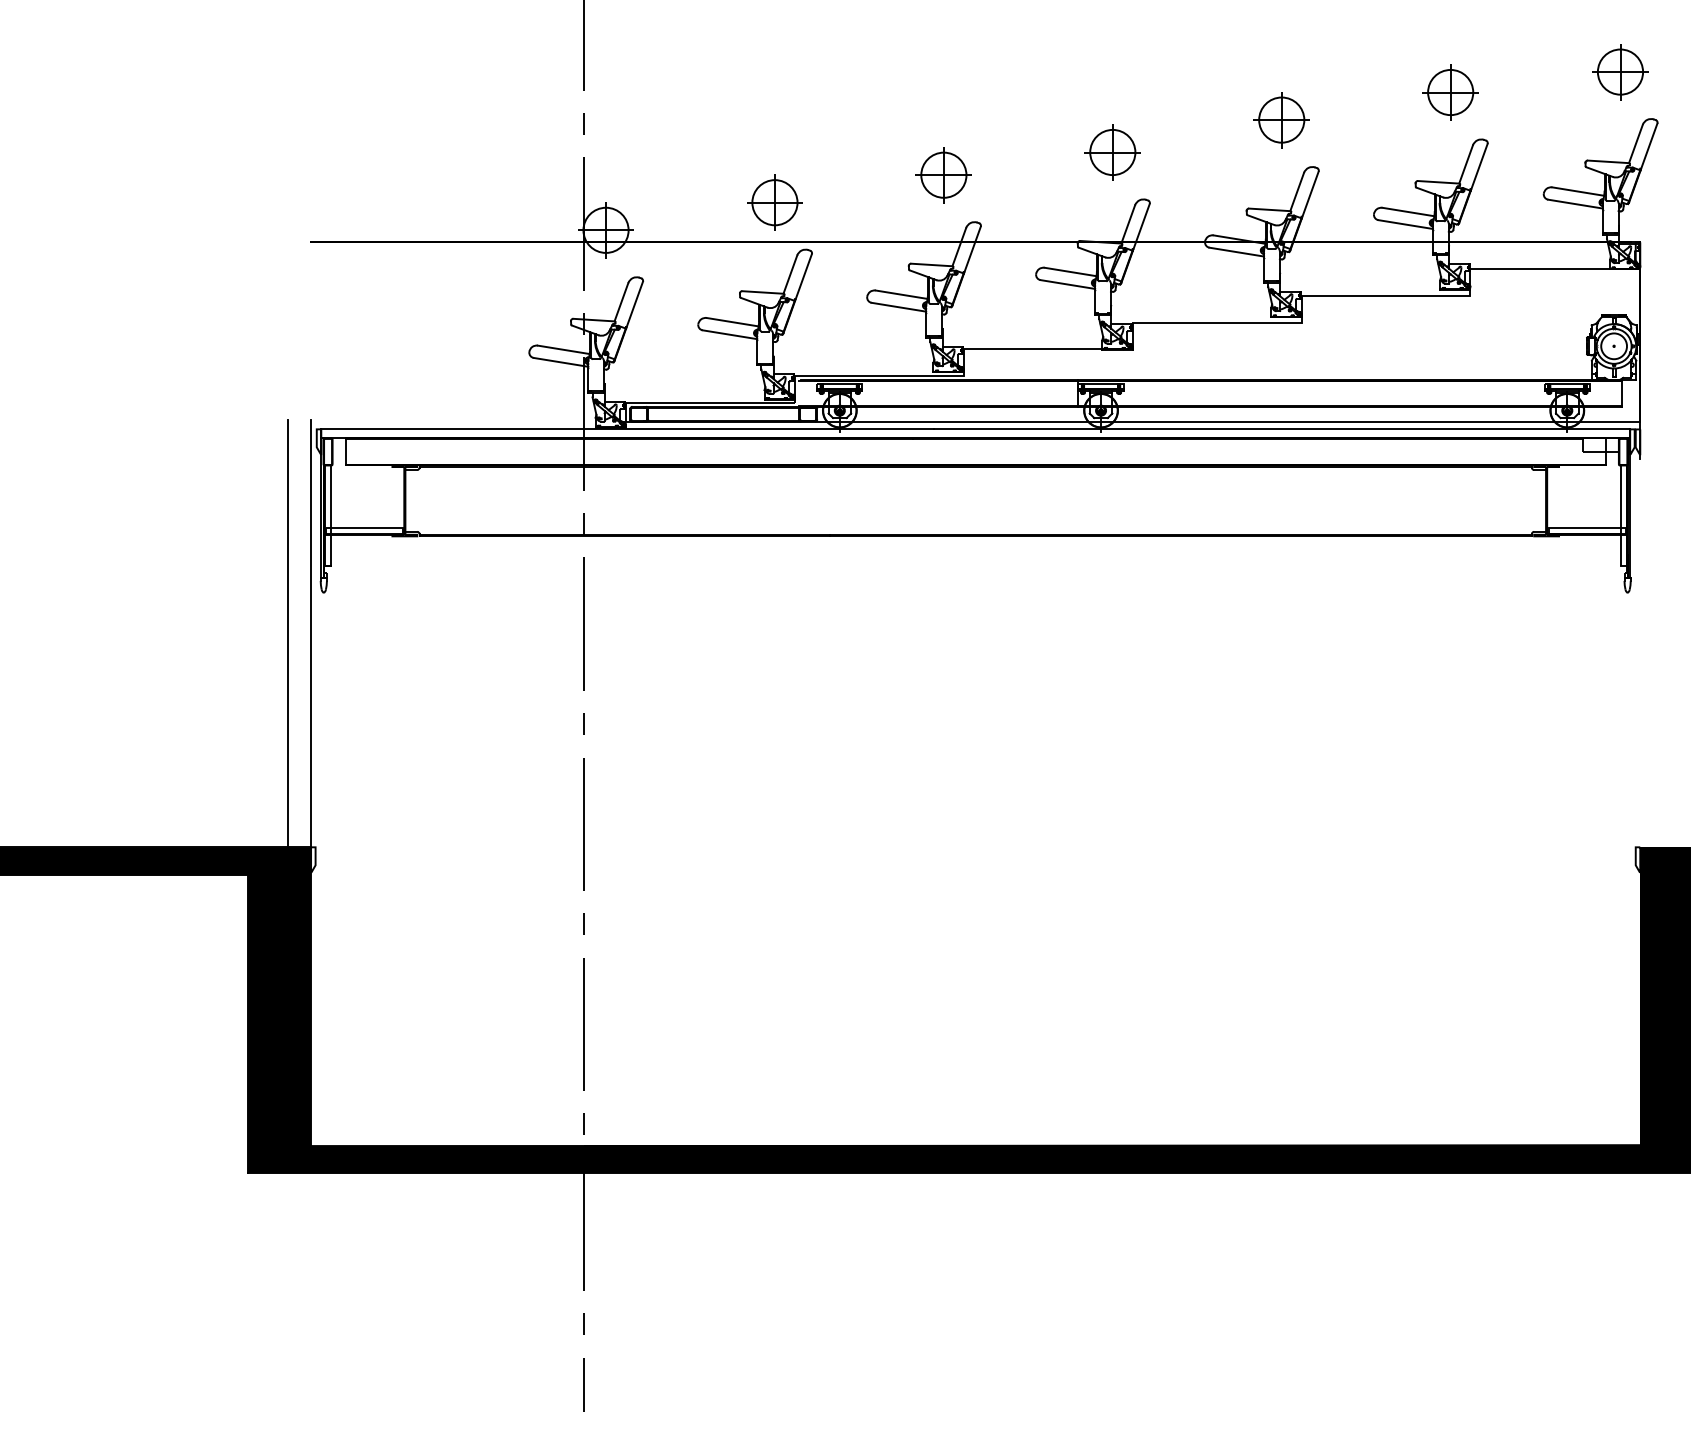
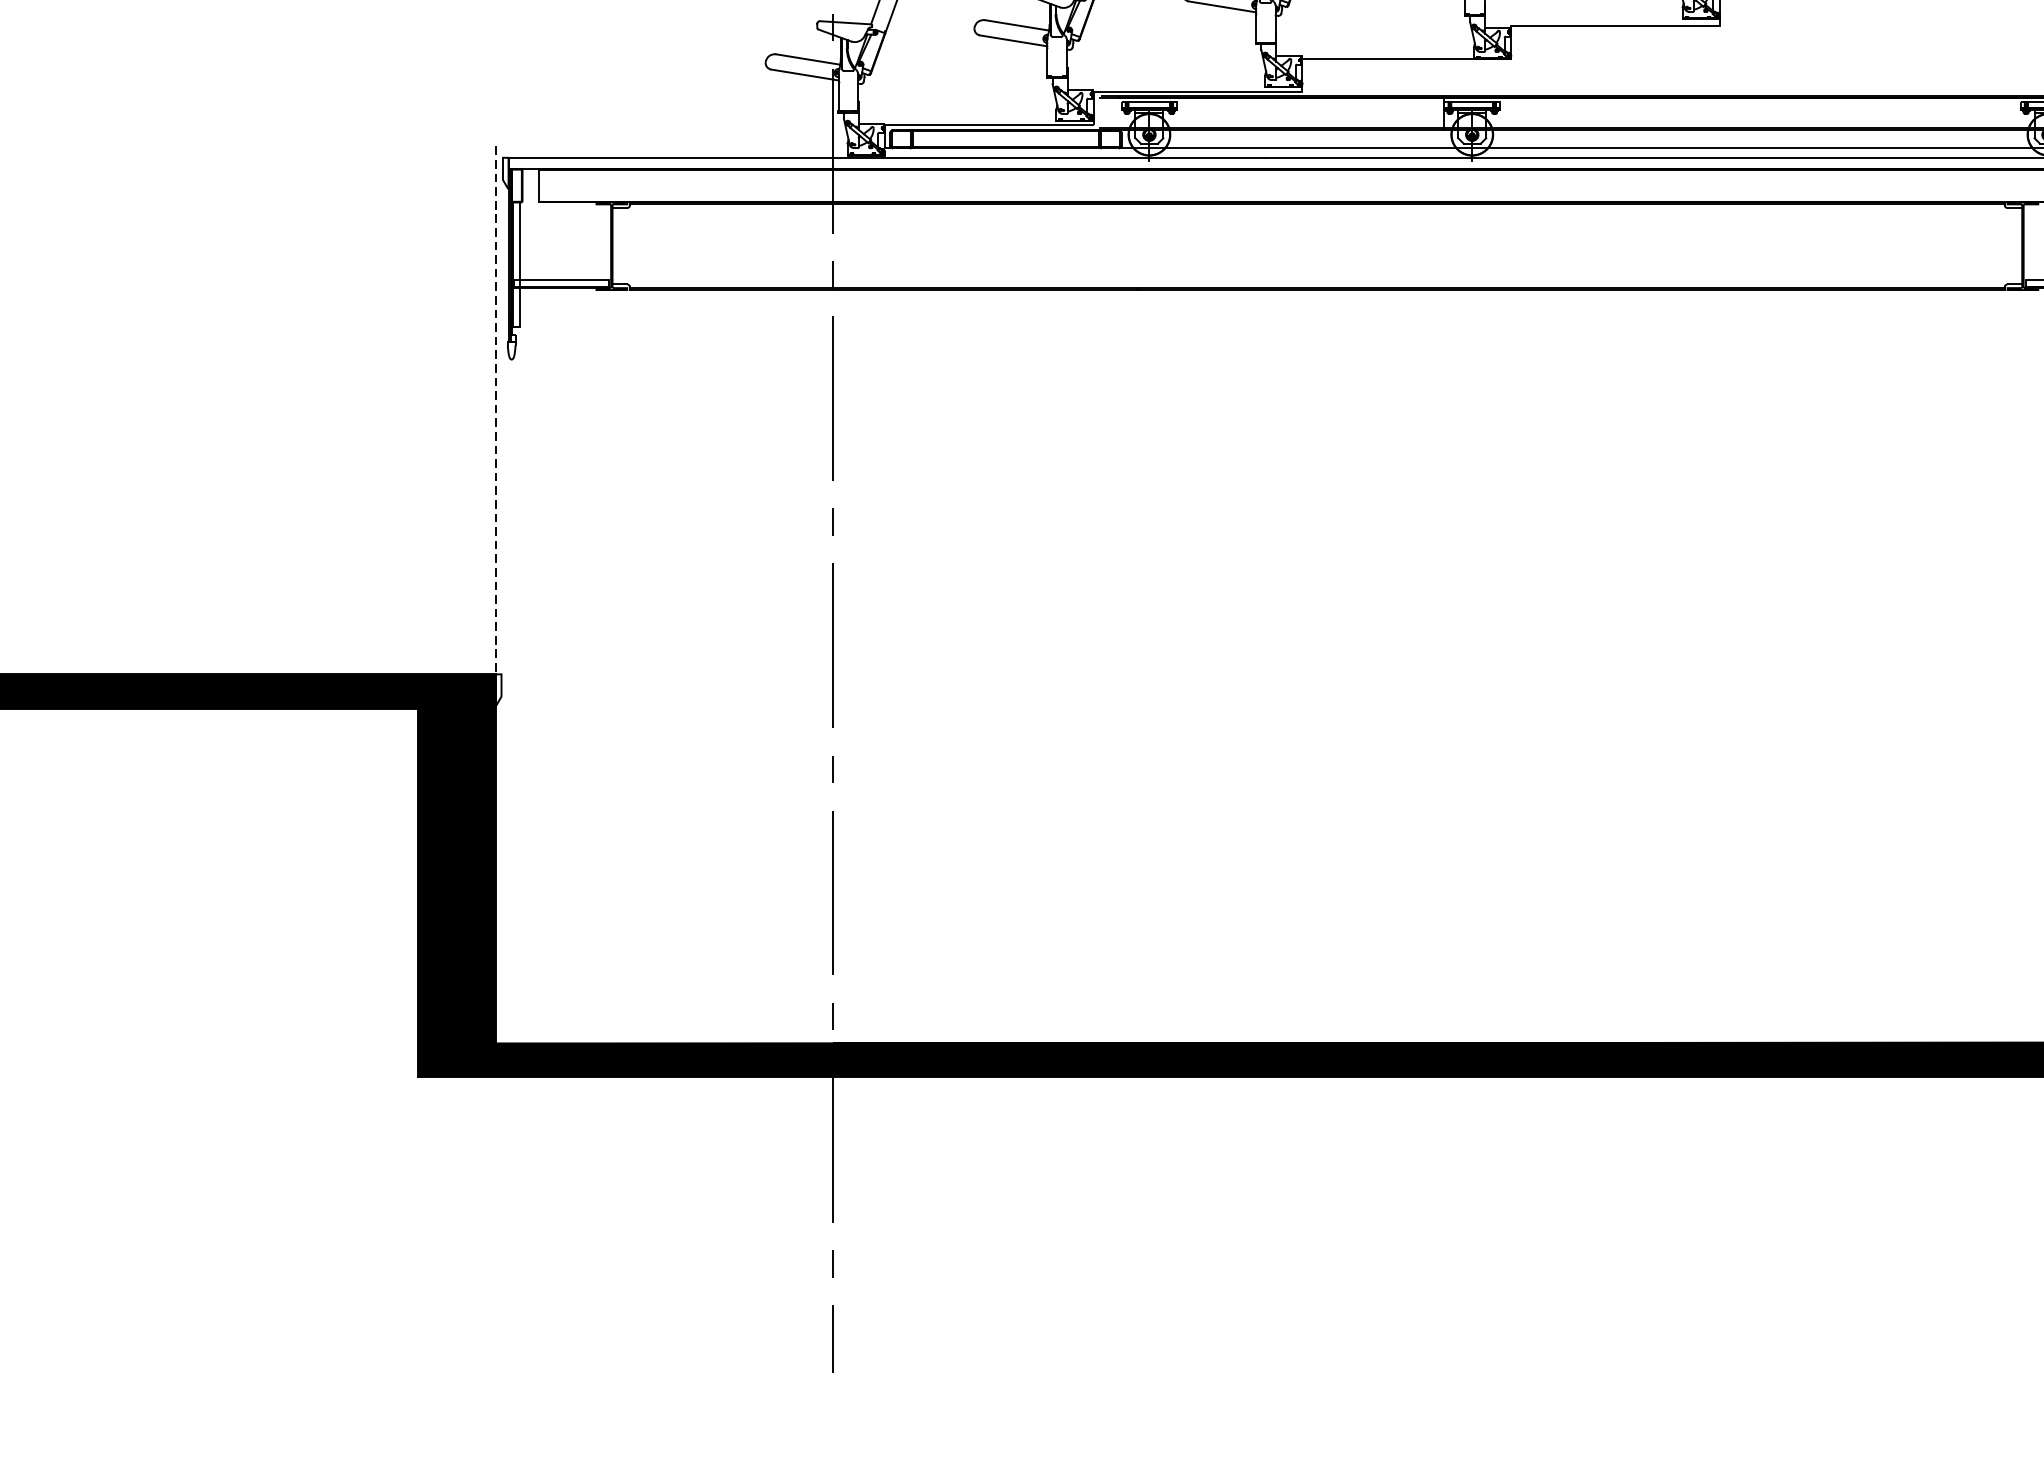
line: (288, 634) -> (468, 411), removed
line: (311, 634) -> (496, 411), solid -> dashed

